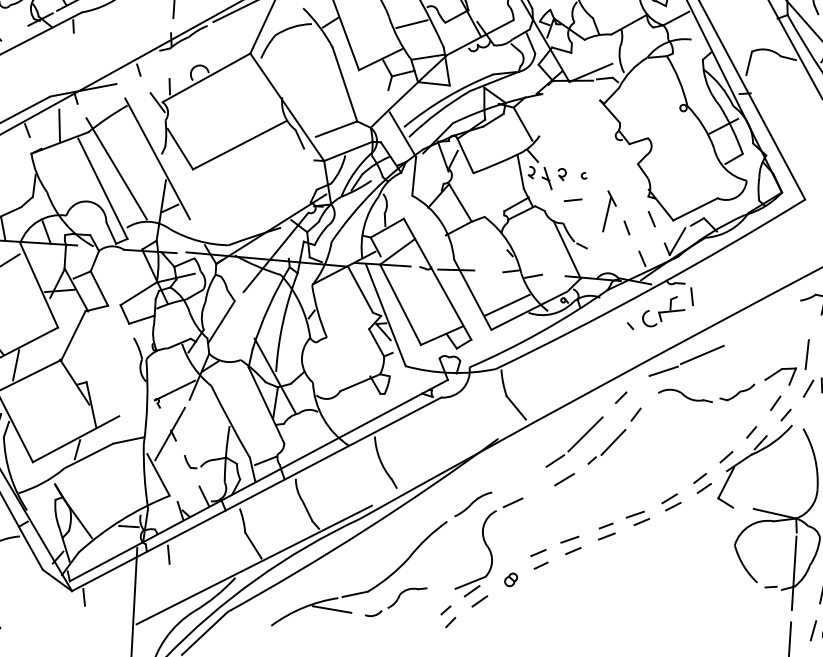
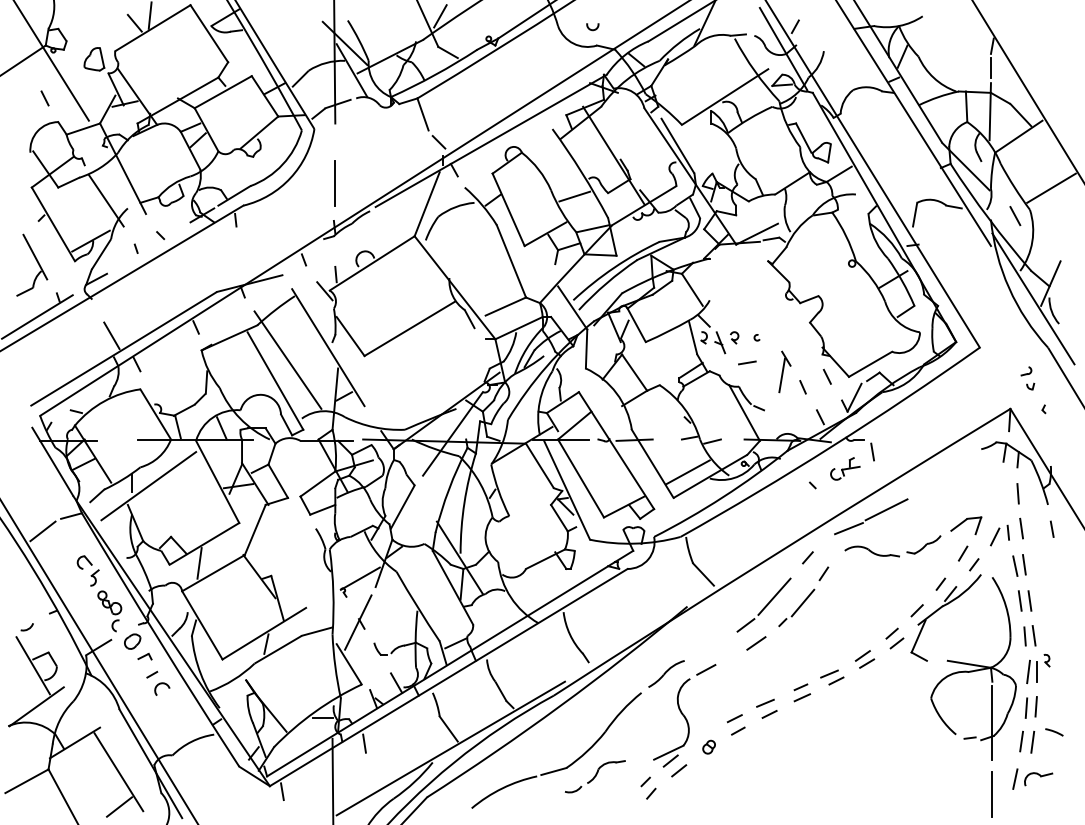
line: (59, 125) -> (227, 320), removed
part: (664, 311) -> (845, 468), size x0.7
line: (807, 354) -> (991, 502), removed
line: (331, 609) -> (531, 788), removed

